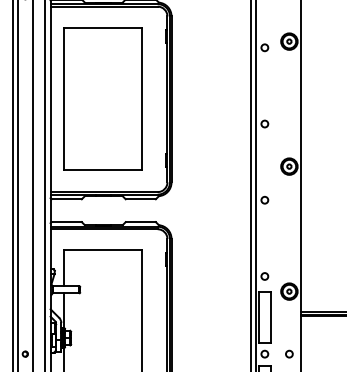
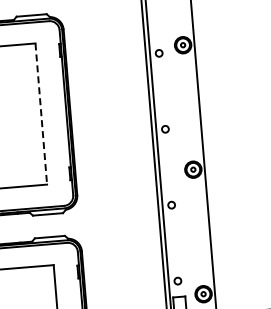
line: (142, 98) -> (41, 113), solid -> dashed

